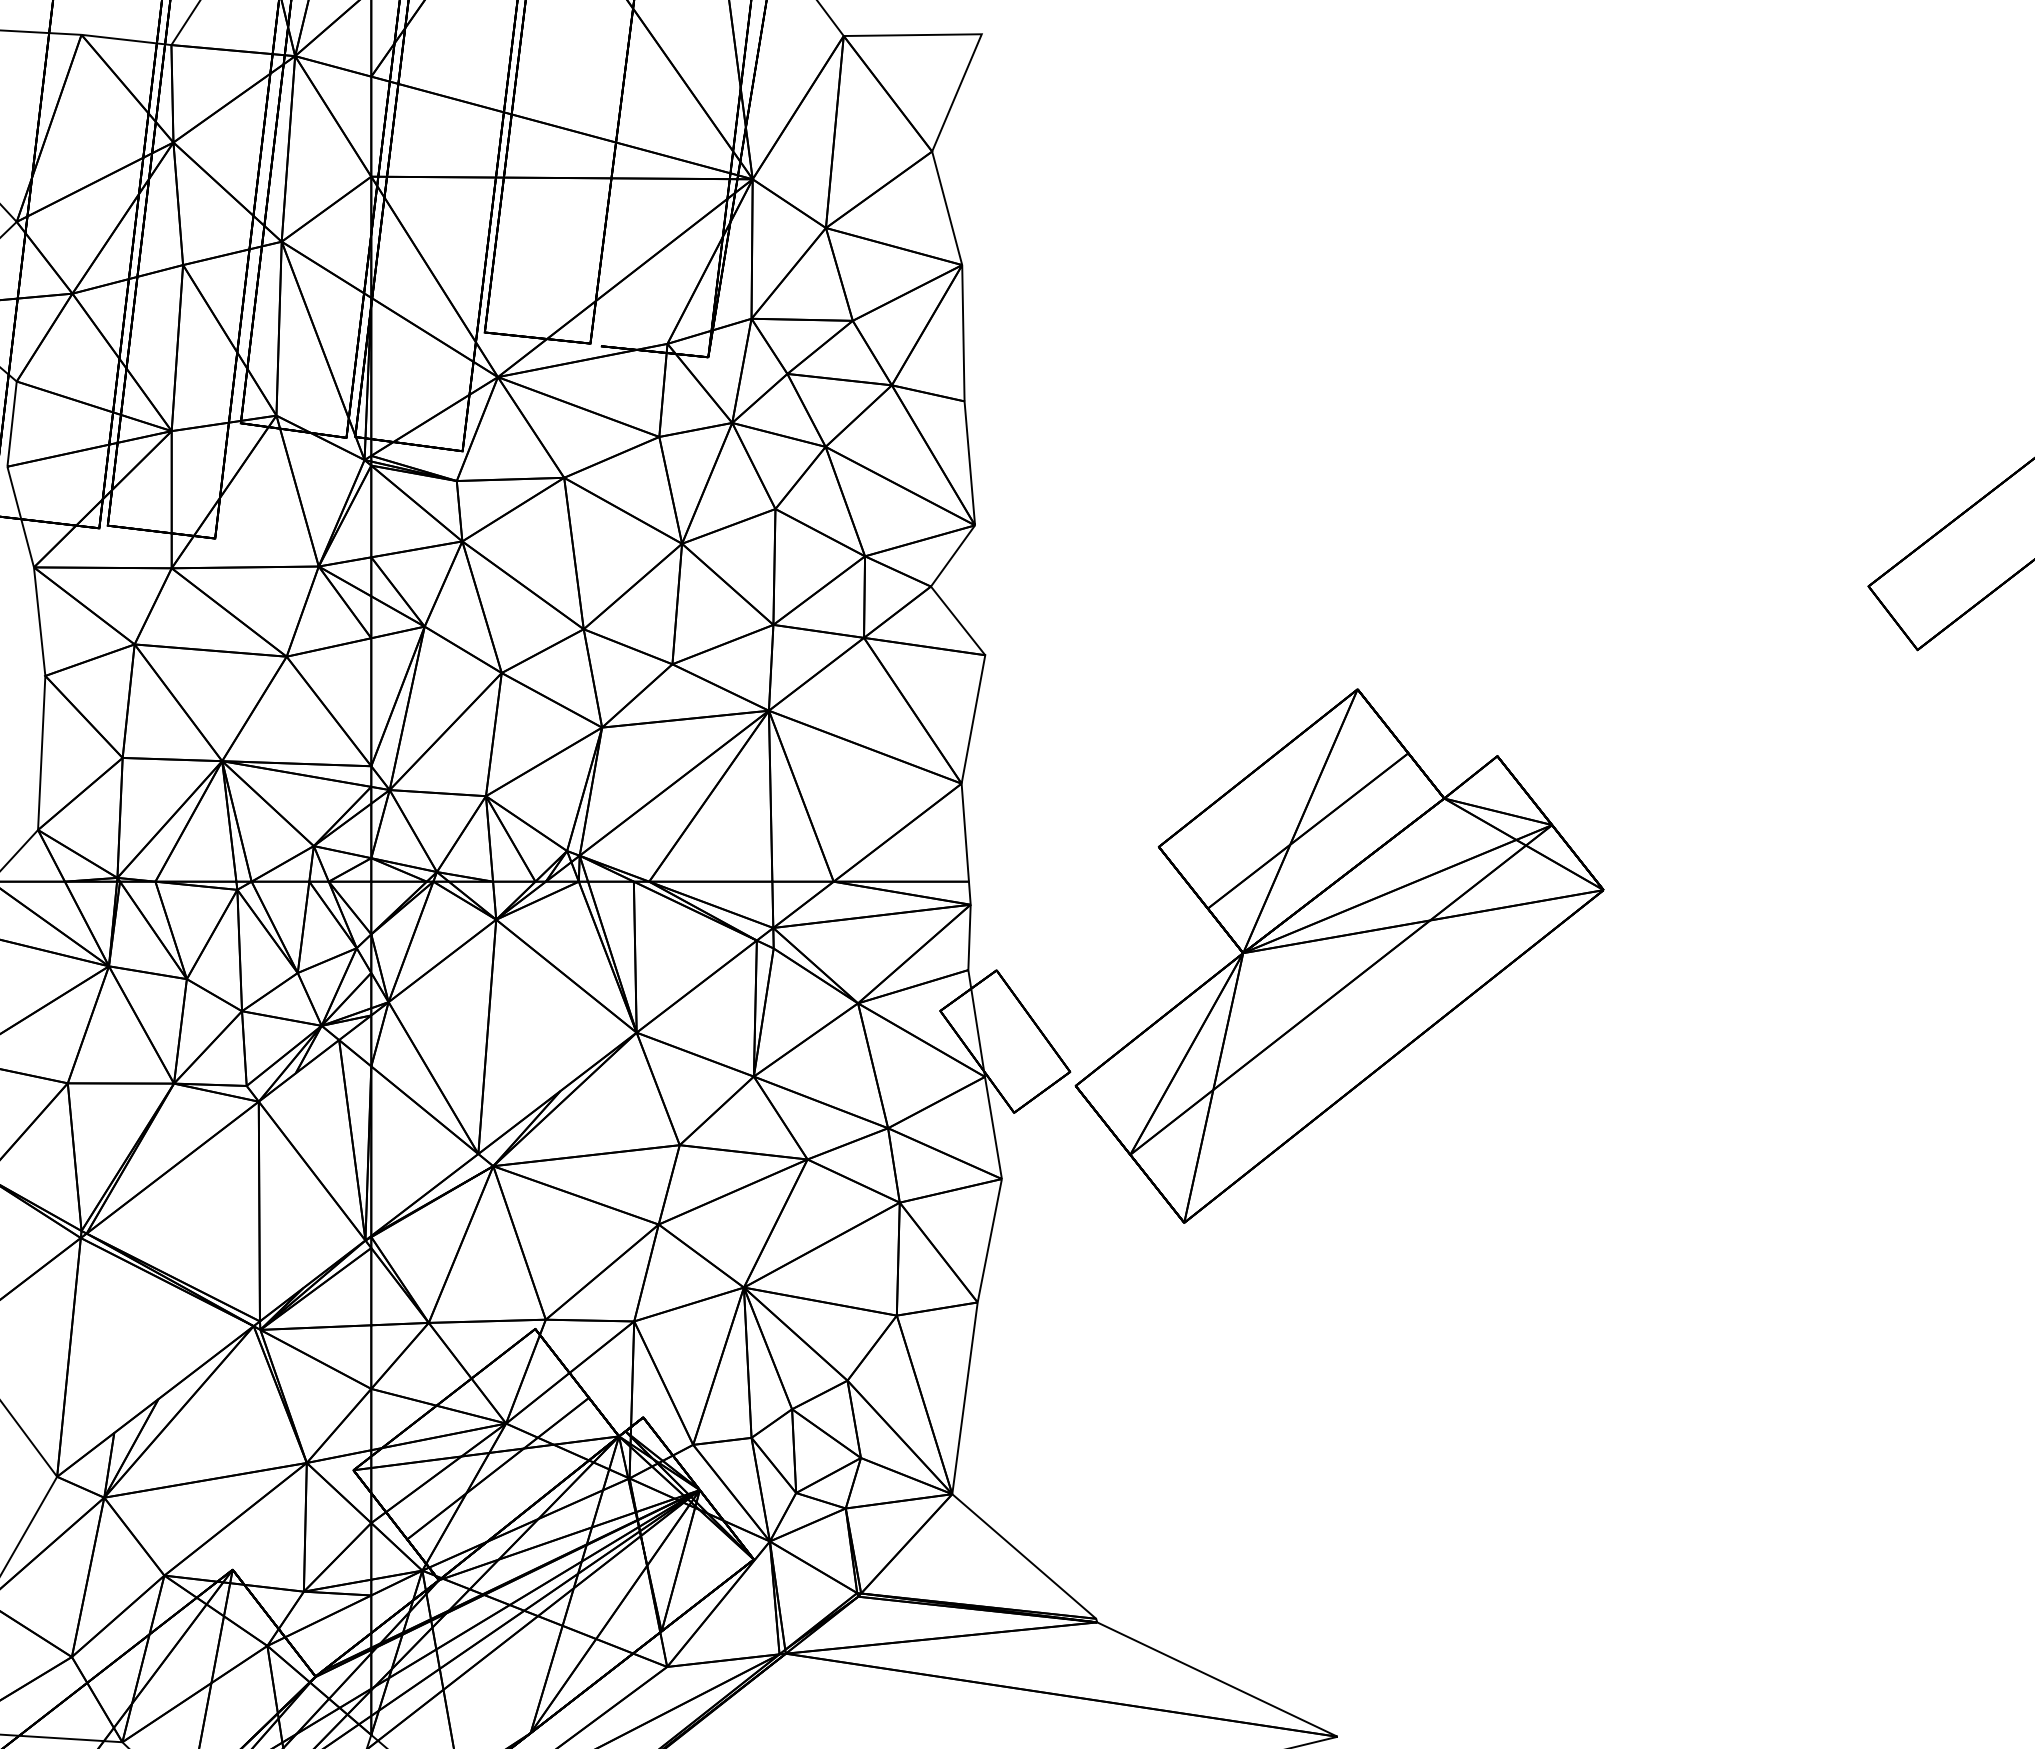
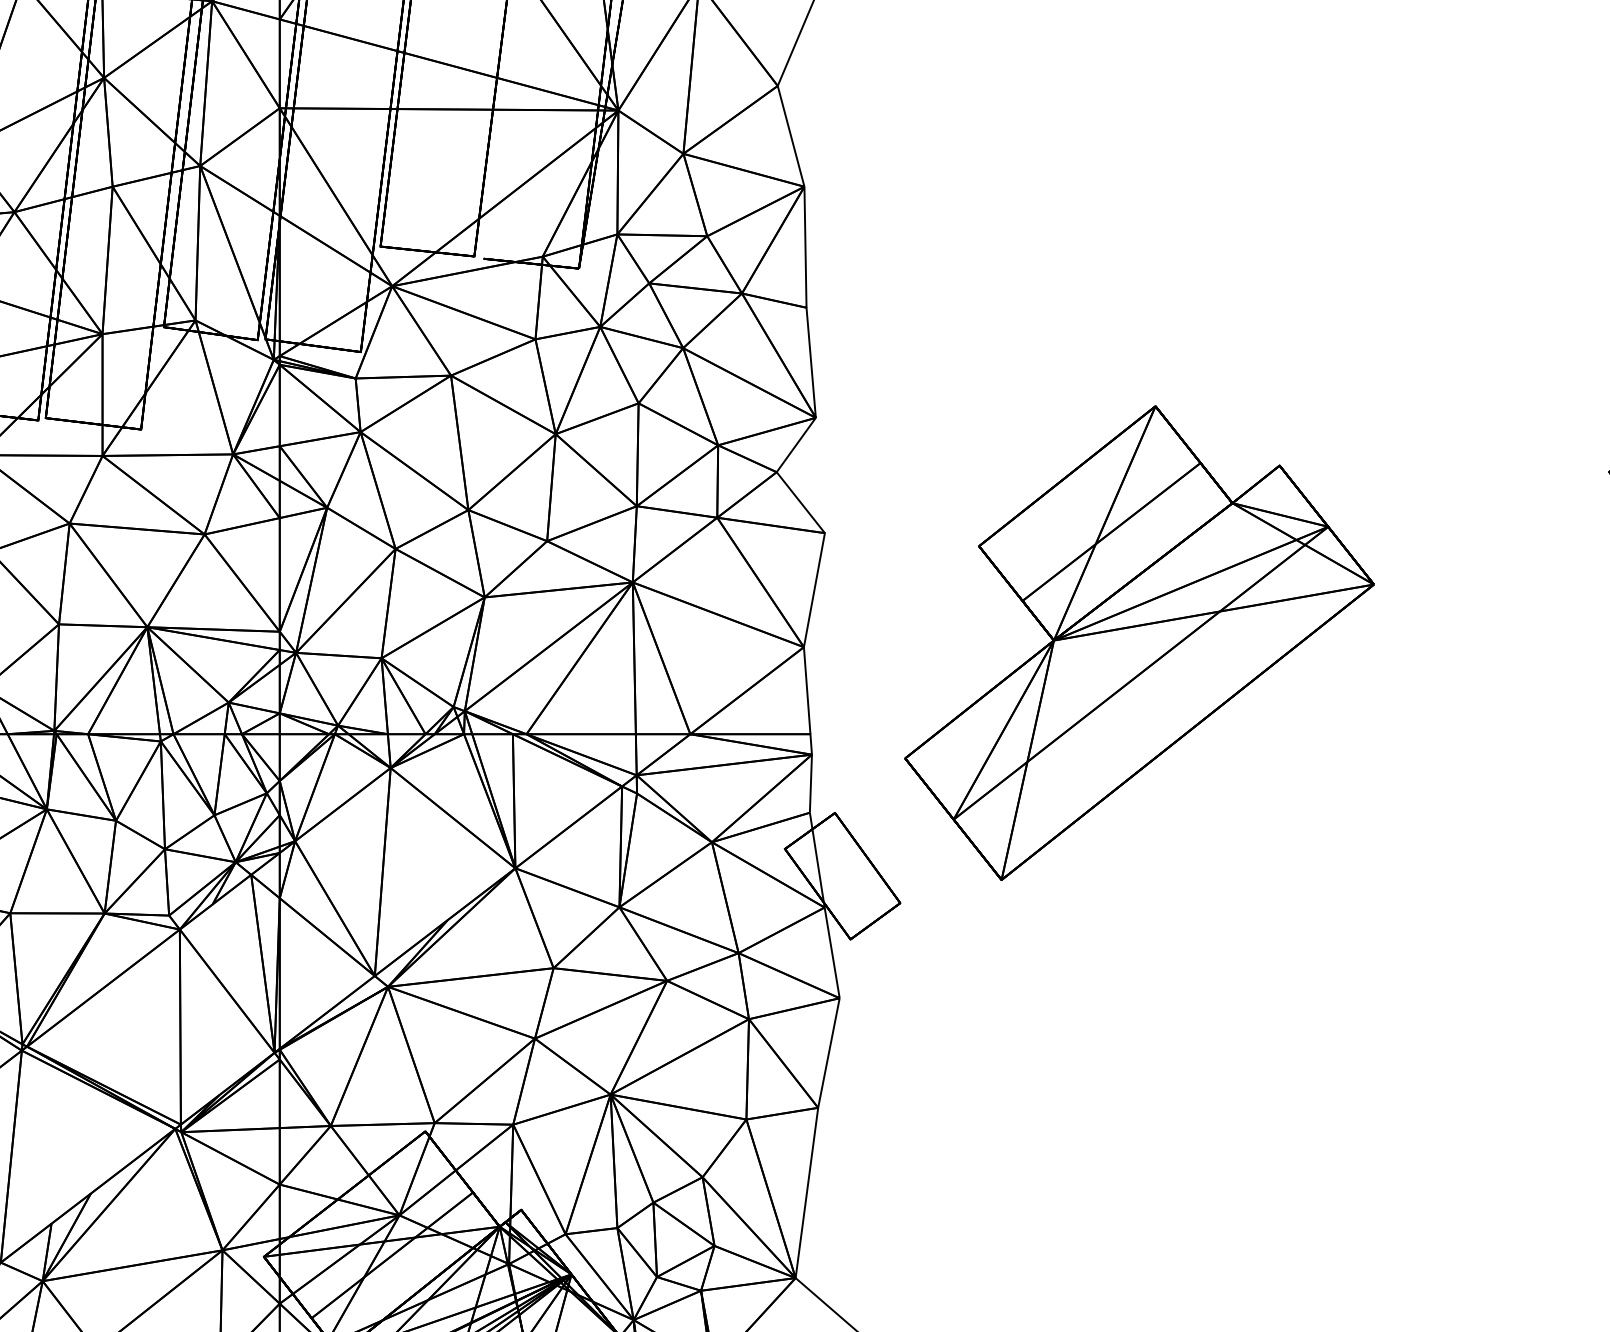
part: (1339, 955) -> (1139, 642), moved

